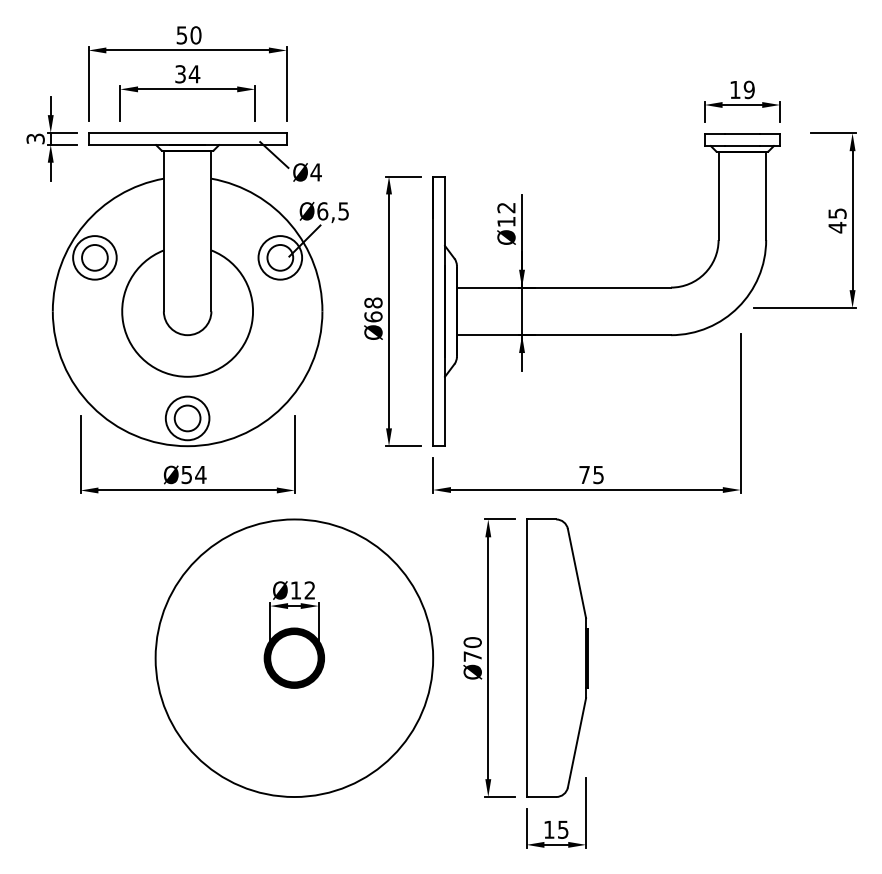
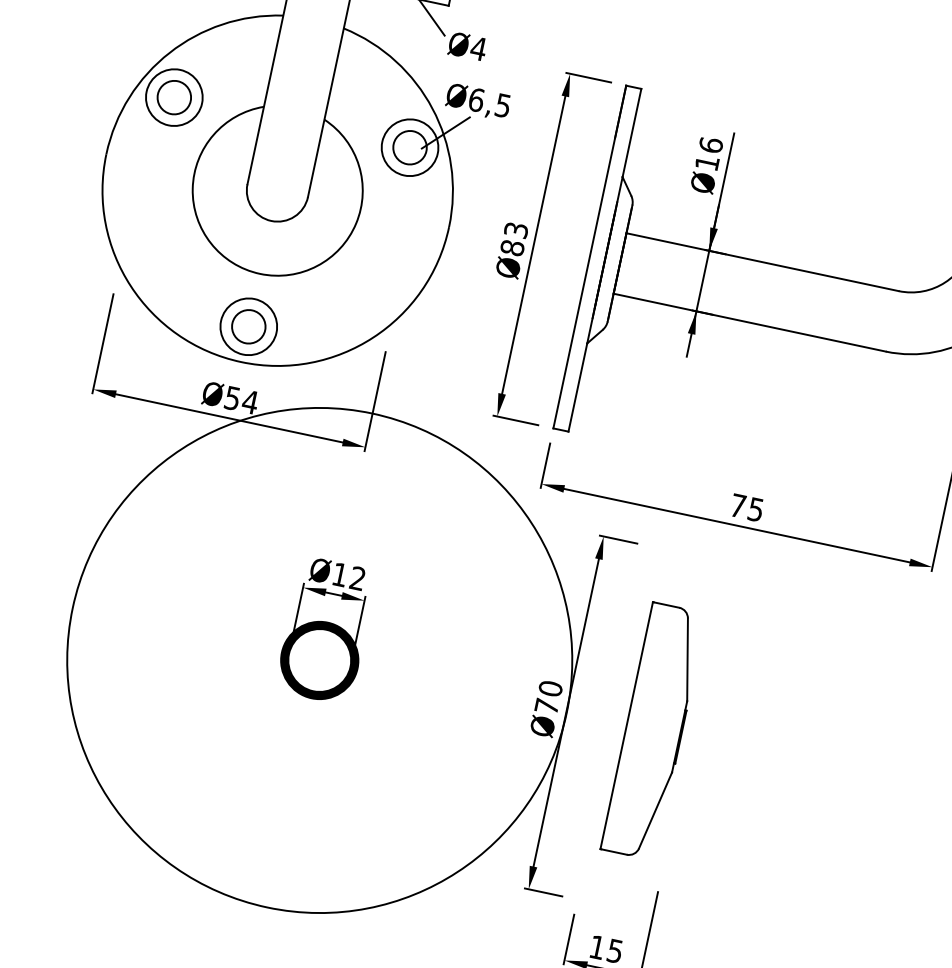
text: (506, 207) -> (711, 144), Ø12 -> Ø16
text: (373, 309) -> (514, 238), Ø68 -> Ø83
part: (557, 657) -> (654, 730), size x0.7
circle: (294, 658) -> (319, 660), size x1.4

